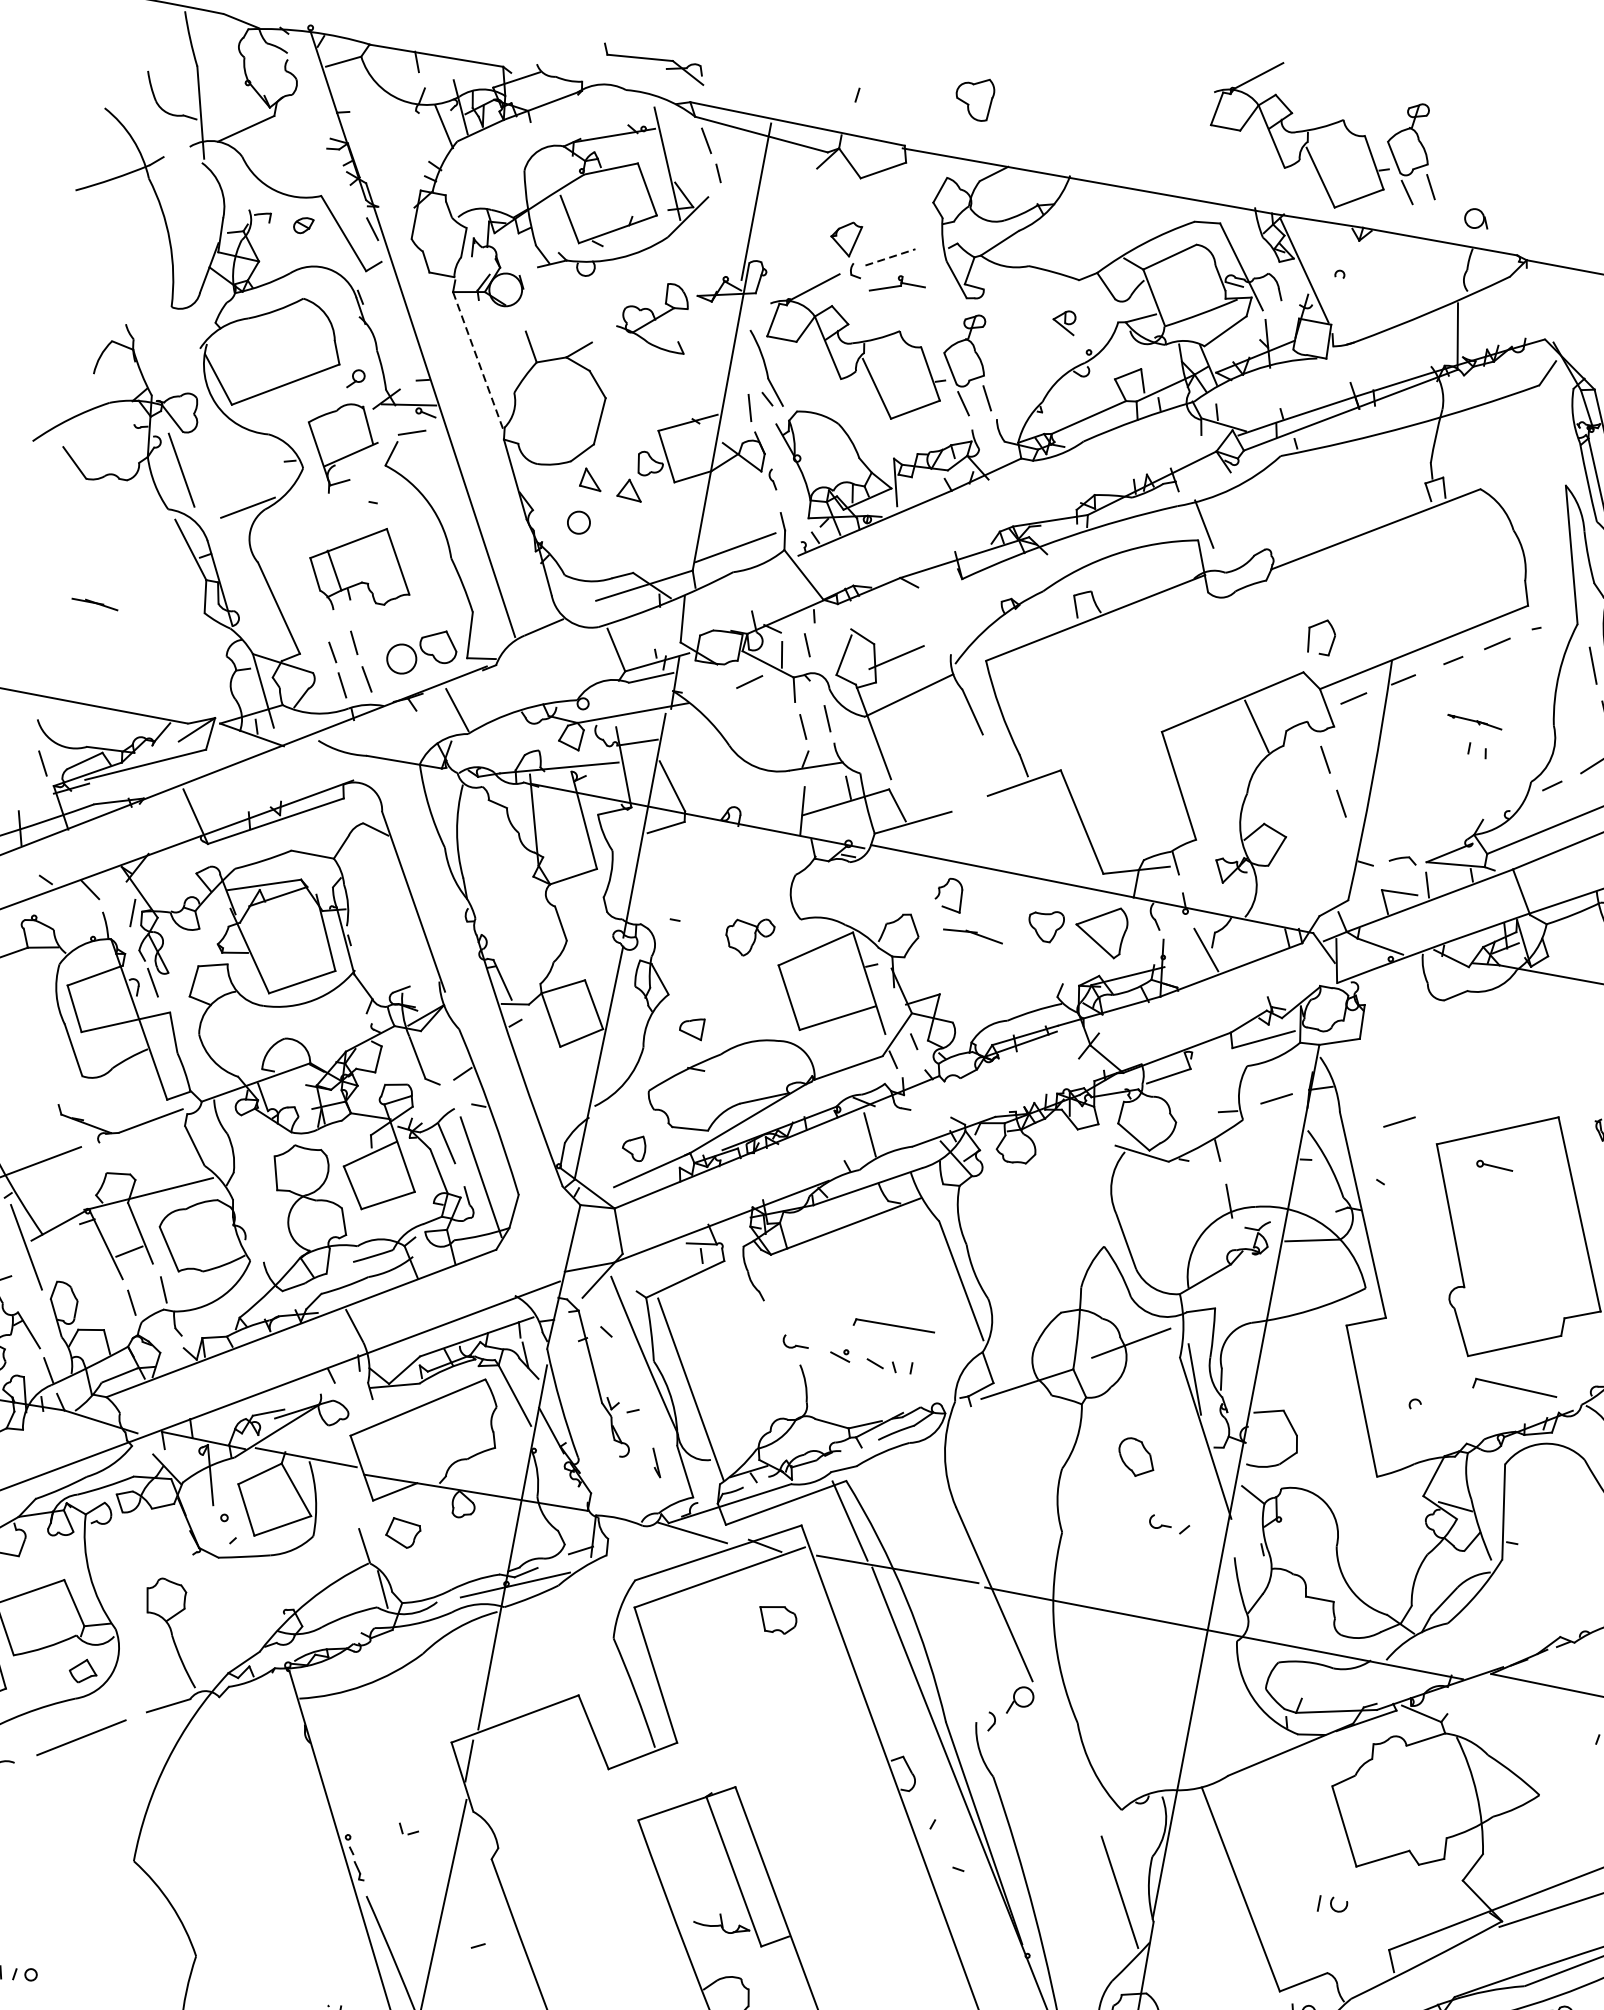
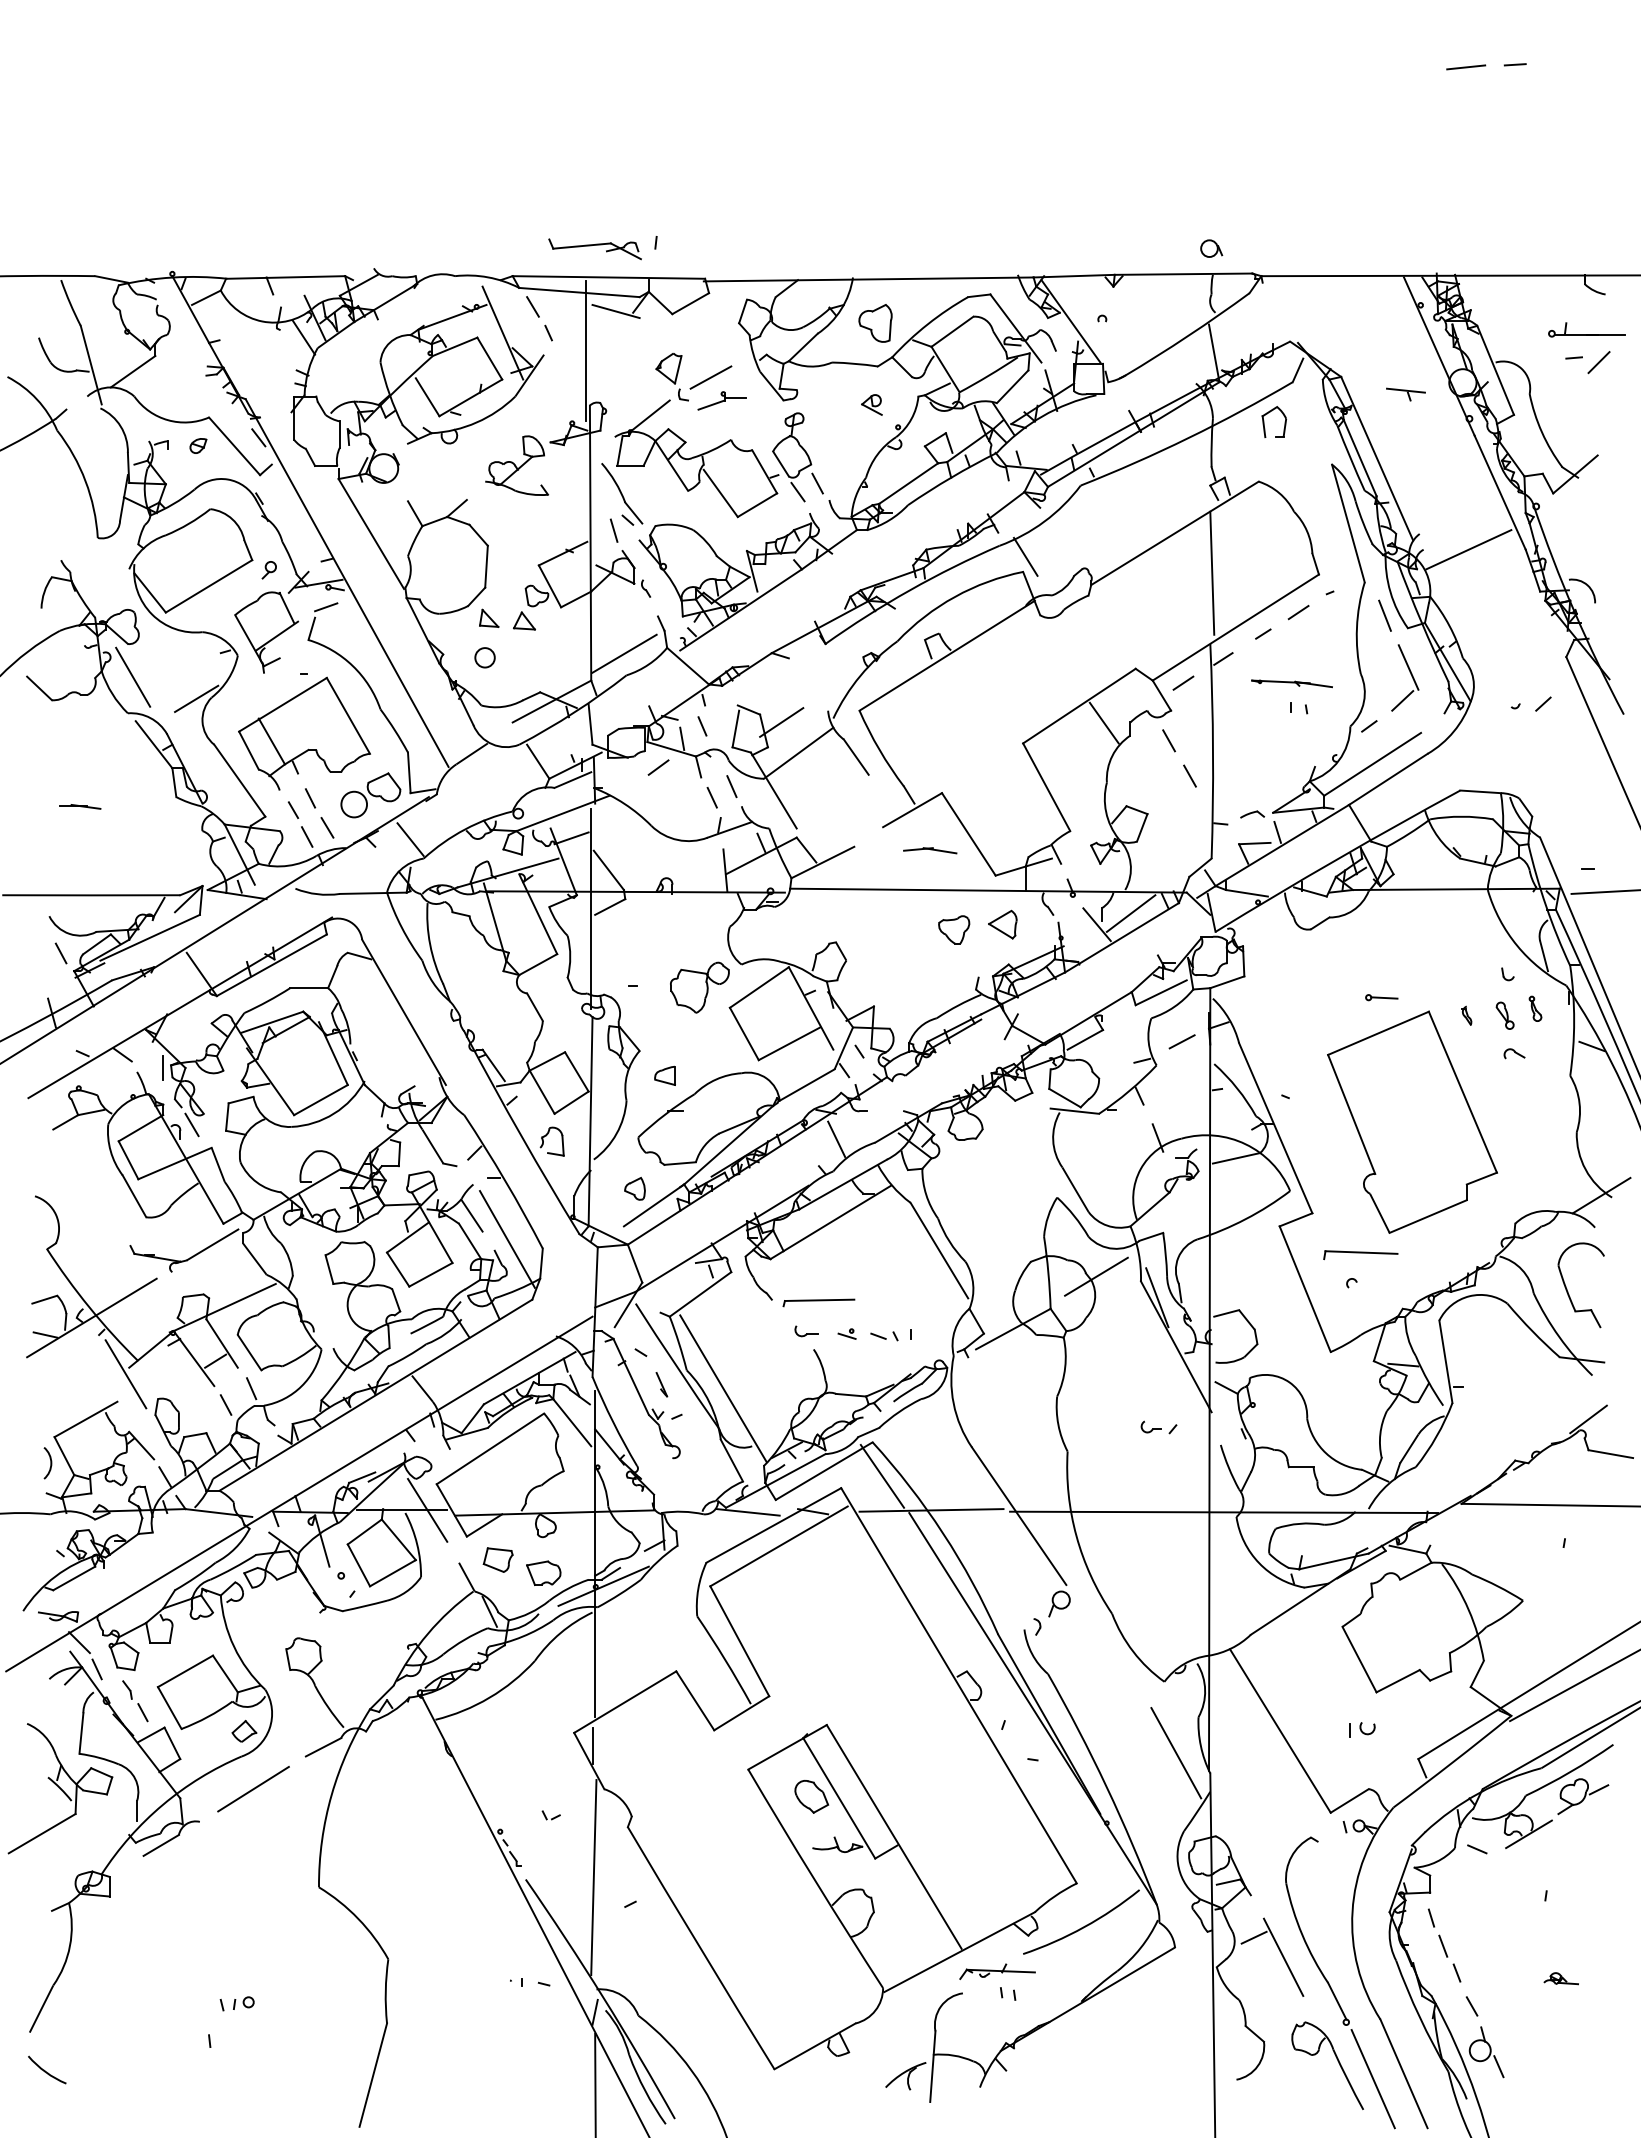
part: (653, 64) -> (594, 249), moved
part: (974, 98) -> (875, 323), moved
part: (1325, 138) -> (1067, 203), removed
line: (797, 163) -> (615, 311), added
line: (891, 257) -> (711, 377), dashed -> solid
line: (478, 360) -> (371, 534), dashed -> solid
part: (361, 569) -> (304, 733), size x1.43
line: (1409, 580) -> (1212, 572), added
part: (1310, 633) -> (1264, 421), moved
part: (1474, 721) -> (1291, 683), size x1.67
part: (944, 887) -> (546, 1136), moved
part: (1100, 929) -> (1002, 924), size x0.62
part: (973, 934) -> (930, 850), moved
part: (748, 936) -> (699, 987), size x1.43
line: (1245, 944) -> (1130, 913), added
line: (1398, 1121) -> (1291, 1041), removed
part: (1494, 1166) -> (1381, 997), moved
part: (893, 1328) -> (818, 1302), moved
part: (1514, 1391) -> (1360, 1255), moved
part: (1136, 1457) -> (811, 1796), moved
line: (334, 1462) -> (427, 1509), added
part: (656, 1462) -> (661, 1384), moved
part: (777, 1618) -> (543, 1572), moved

